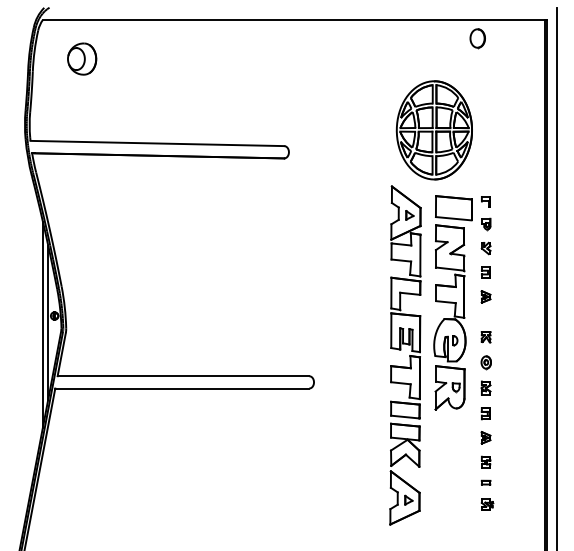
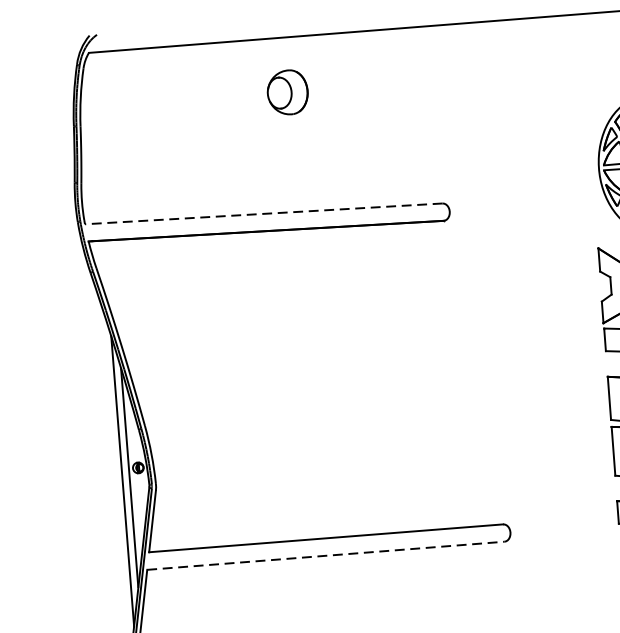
part: (82, 58) -> (288, 91), moved
line: (157, 143) -> (263, 213), solid -> dashed
line: (182, 388) -> (326, 555), solid -> dashed

